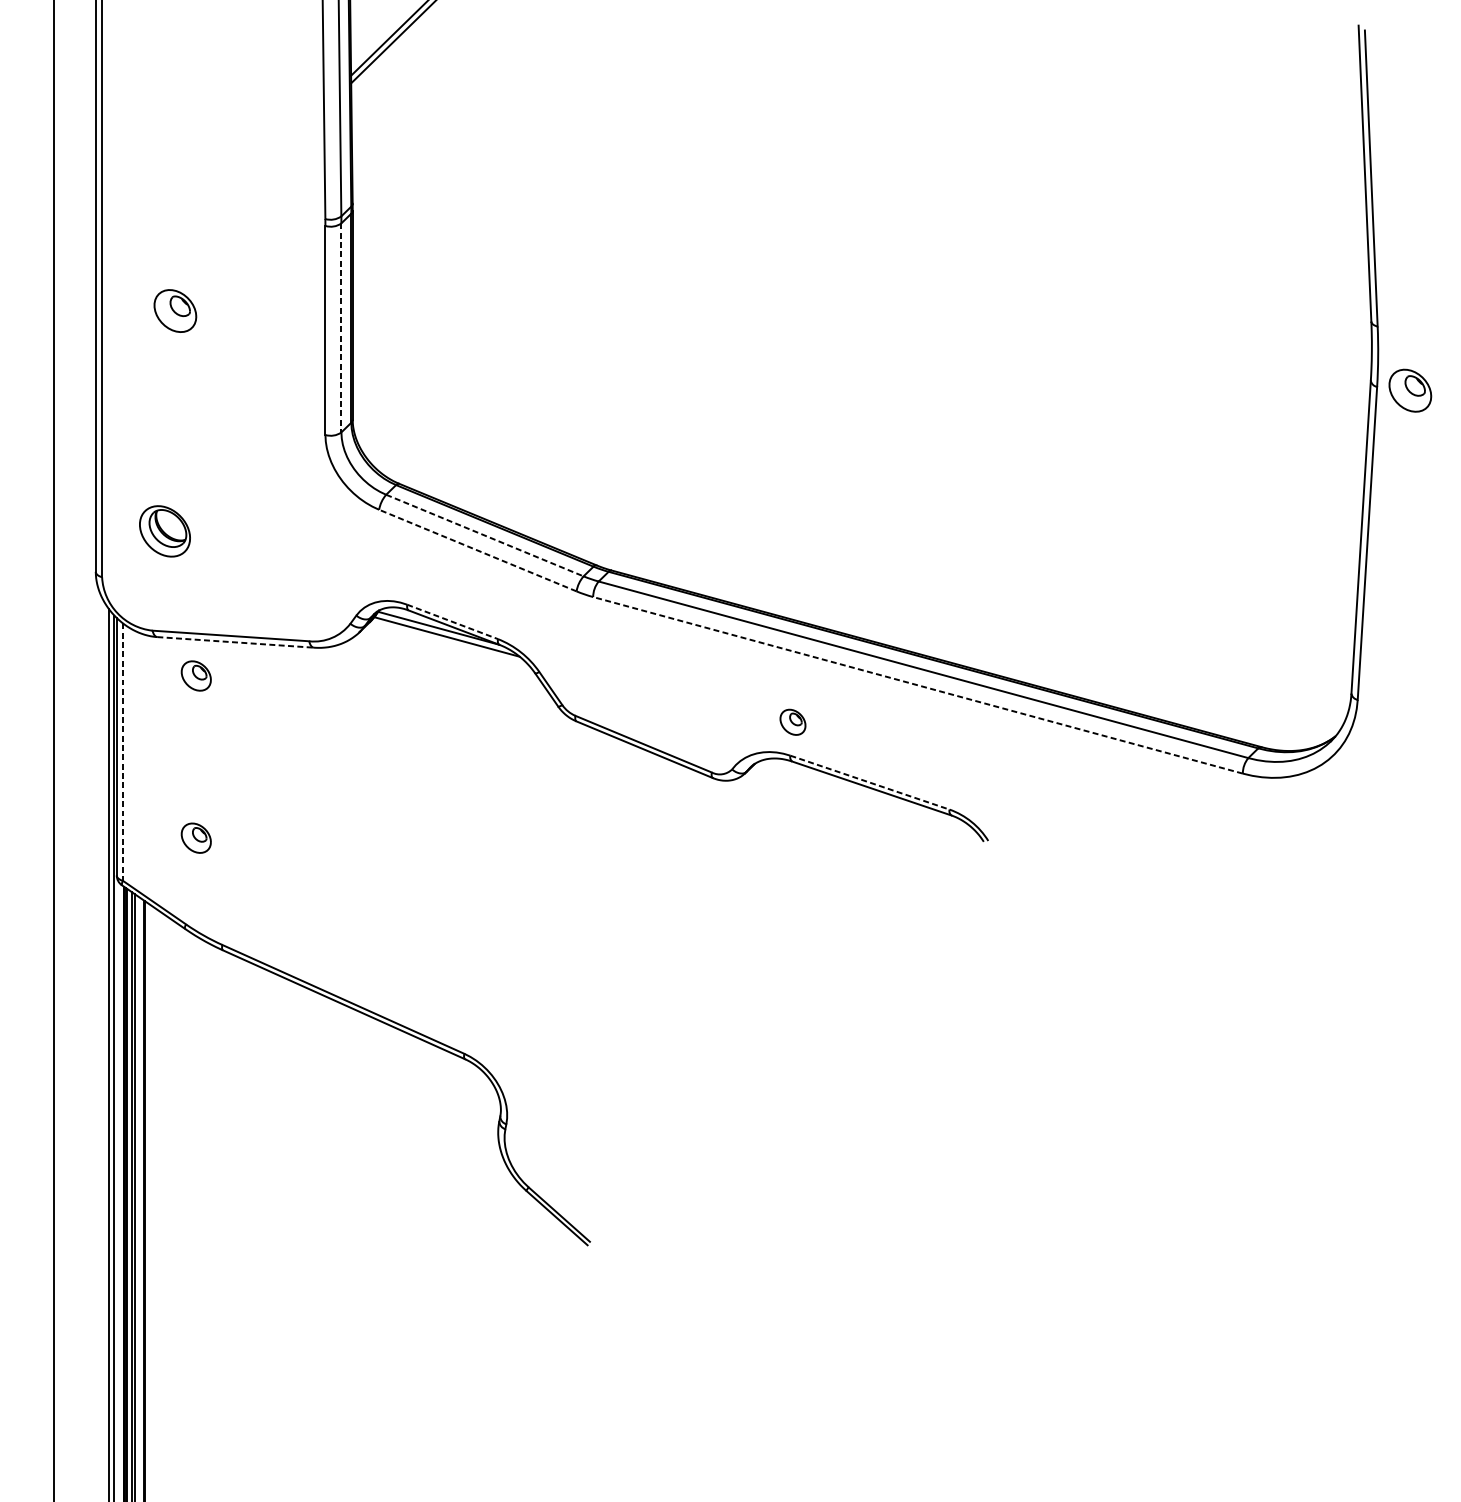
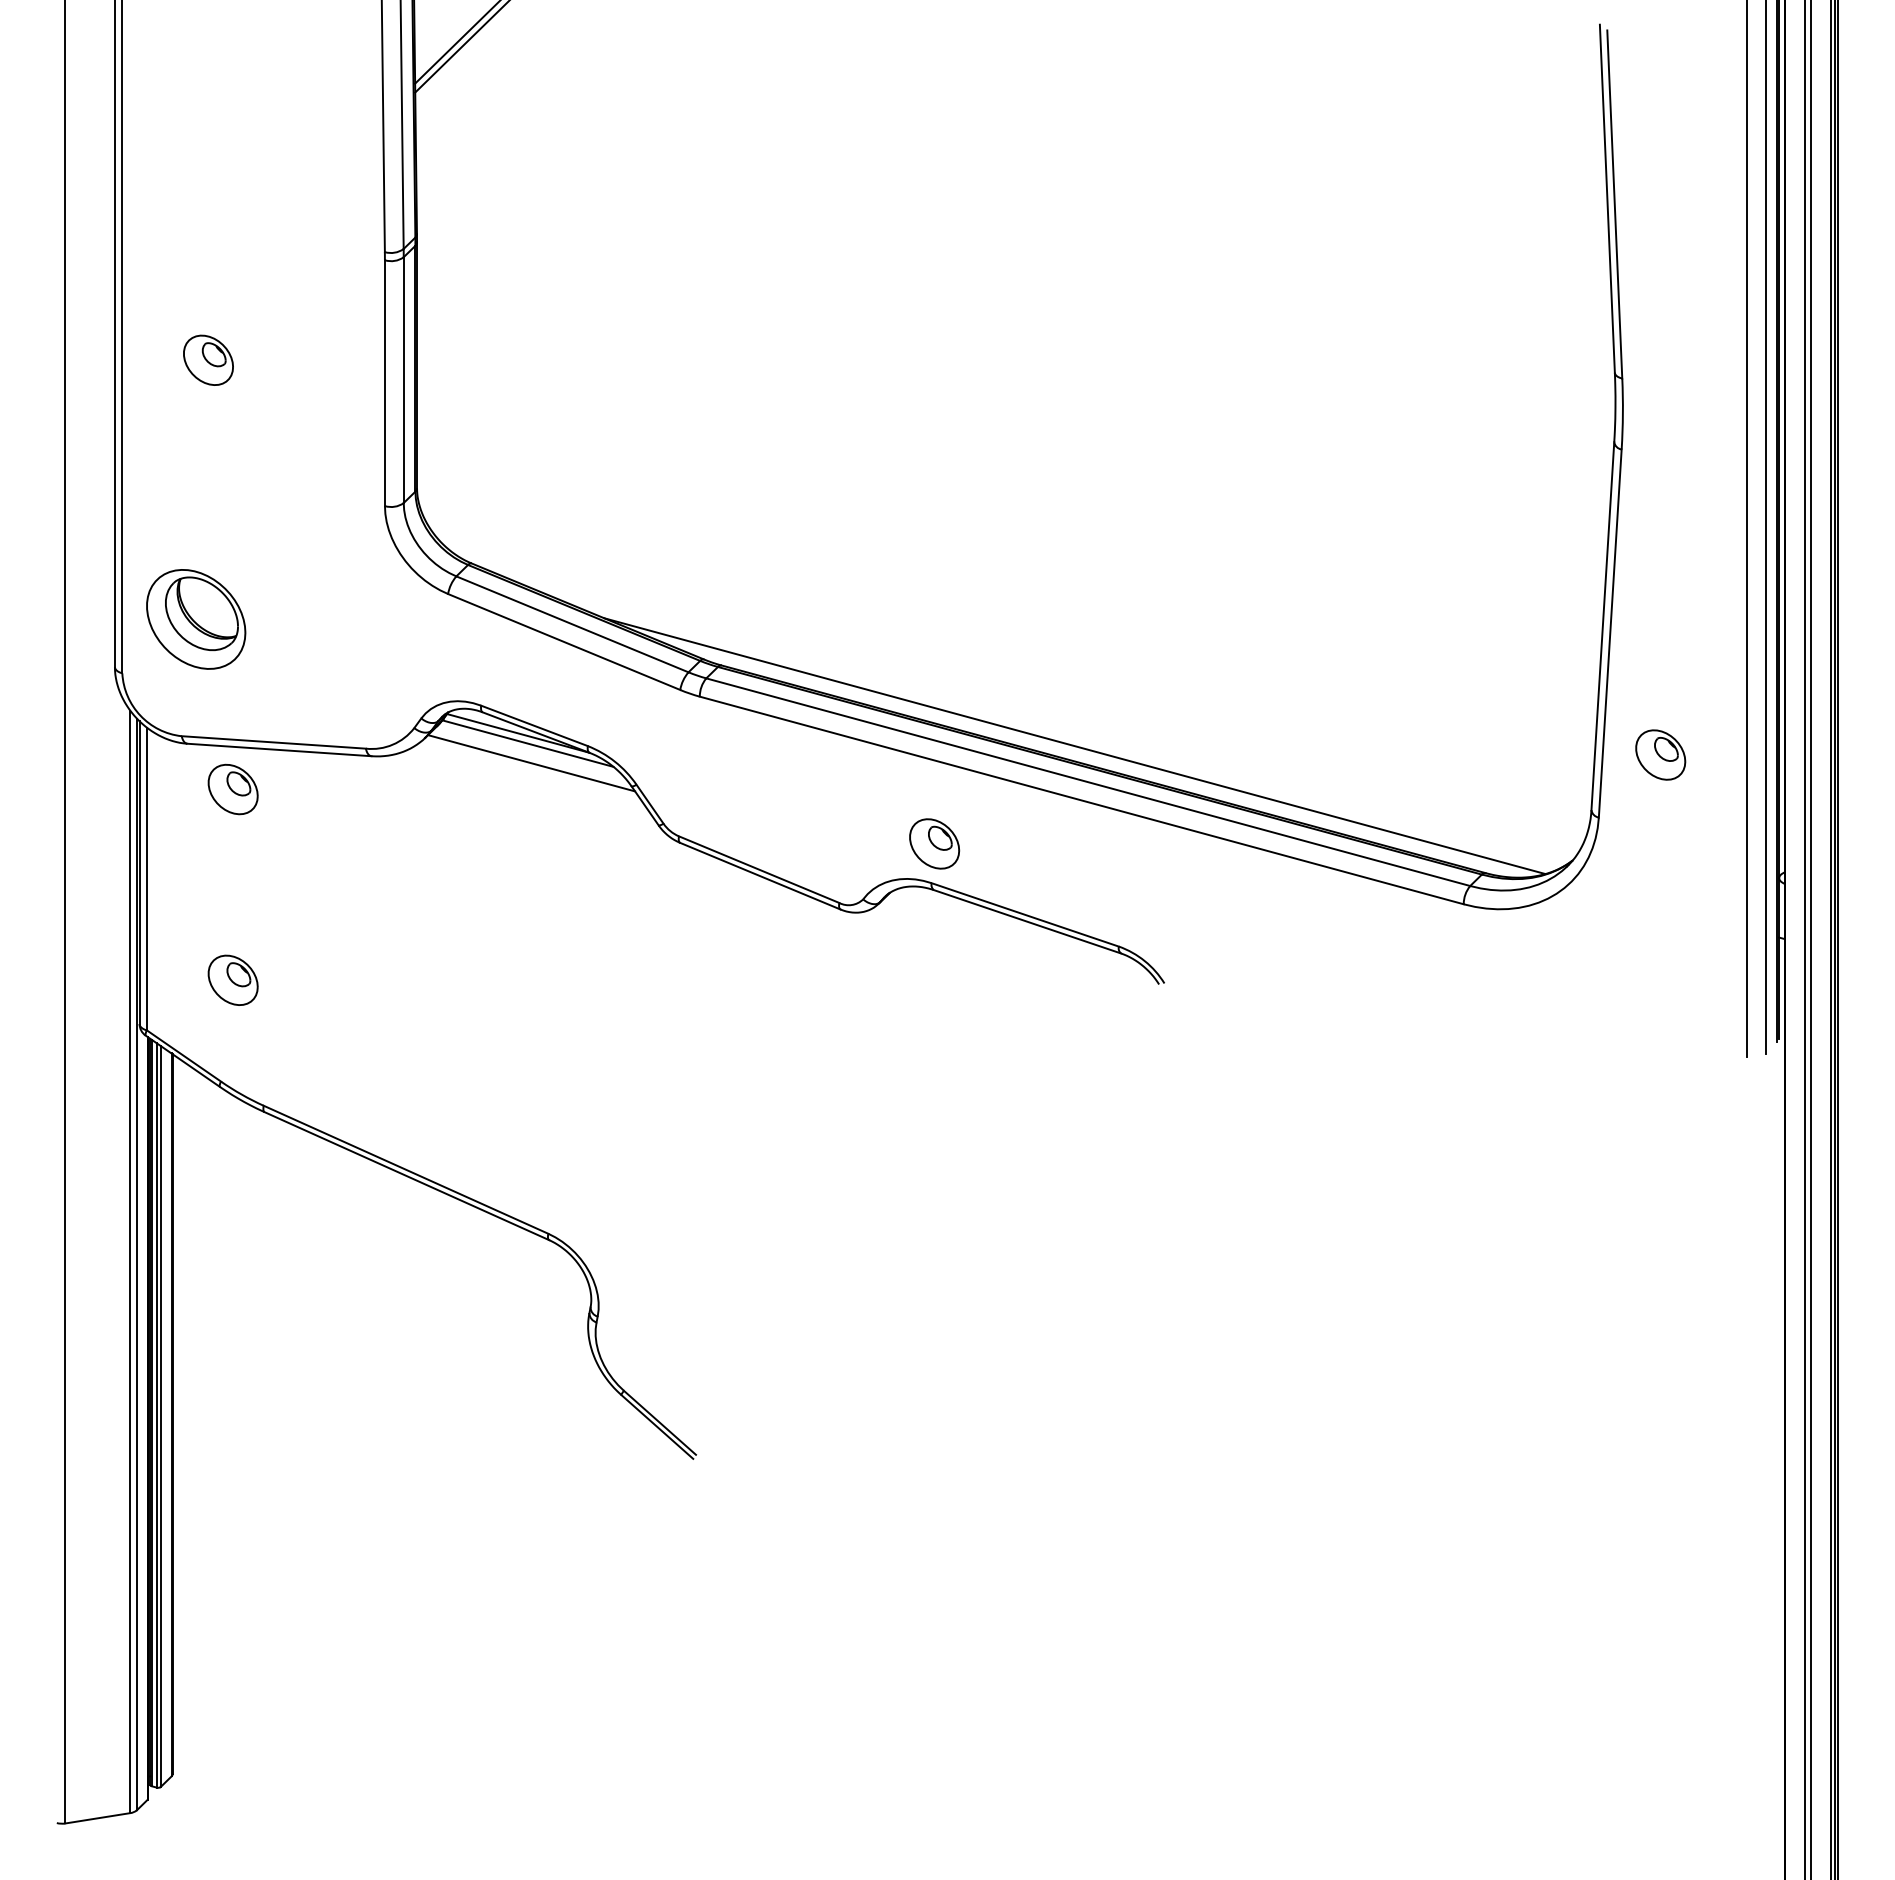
line: (341, 328) -> (403, 380), dashed -> solid
part: (1410, 390) -> (1660, 754), moved
part: (165, 531) -> (196, 619), size x1.67
line: (484, 535) -> (572, 624), dashed -> solid
line: (478, 551) -> (564, 642), dashed -> solid
line: (452, 622) -> (534, 726), dashed -> solid
line: (911, 639) -> (1074, 746), added
line: (235, 642) -> (279, 750), dashed -> solid
line: (450, 653) -> (531, 763), added
part: (195, 676) -> (232, 789), size x1.43
line: (917, 685) -> (1081, 800), dashed -> solid
part: (792, 721) -> (934, 843), size x1.67
line: (123, 752) -> (147, 879), dashed -> solid
line: (870, 782) -> (1025, 914), dashed -> solid
part: (195, 837) -> (232, 979), size x1.43

